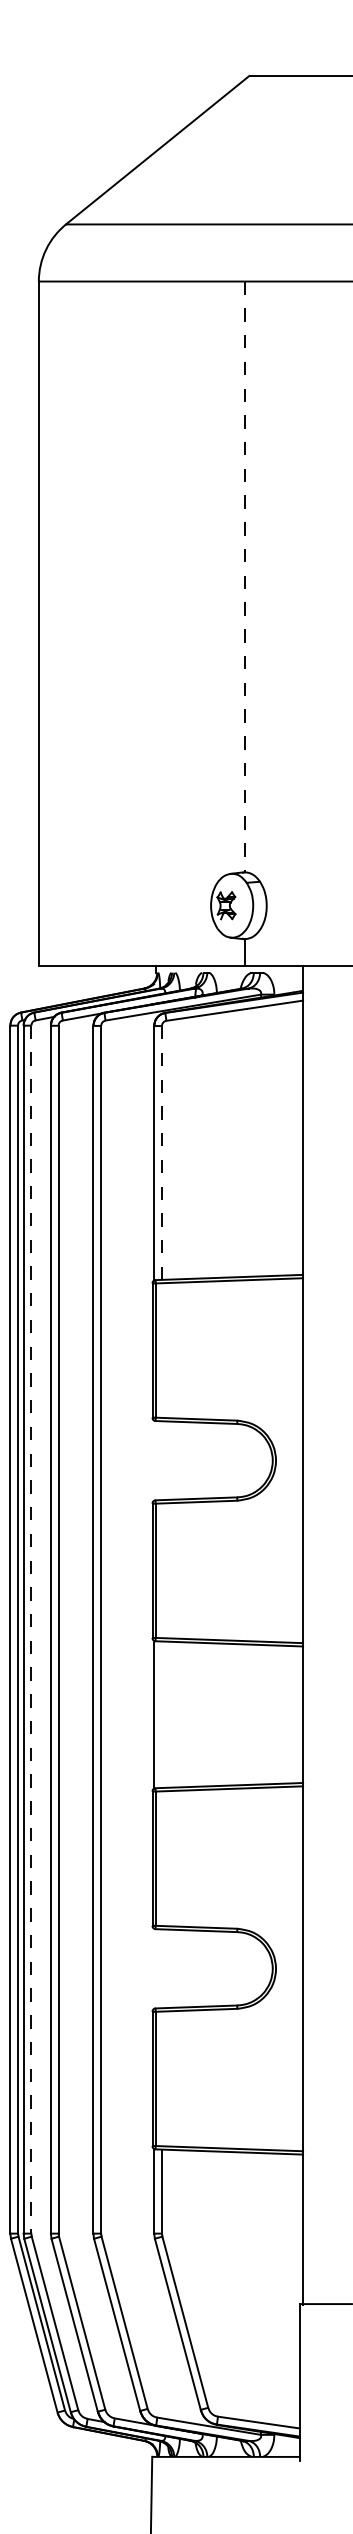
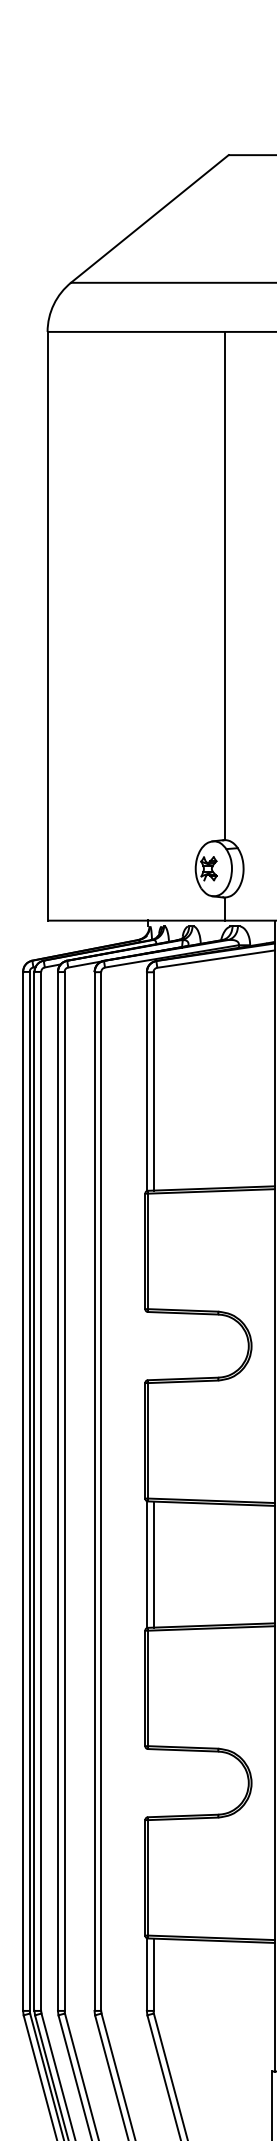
line: (244, 577) -> (224, 586), dashed -> solid
line: (162, 1152) -> (153, 1081), dashed -> solid
line: (31, 1629) -> (41, 1491), dashed -> solid
line: (162, 1714) -> (153, 1564), added

